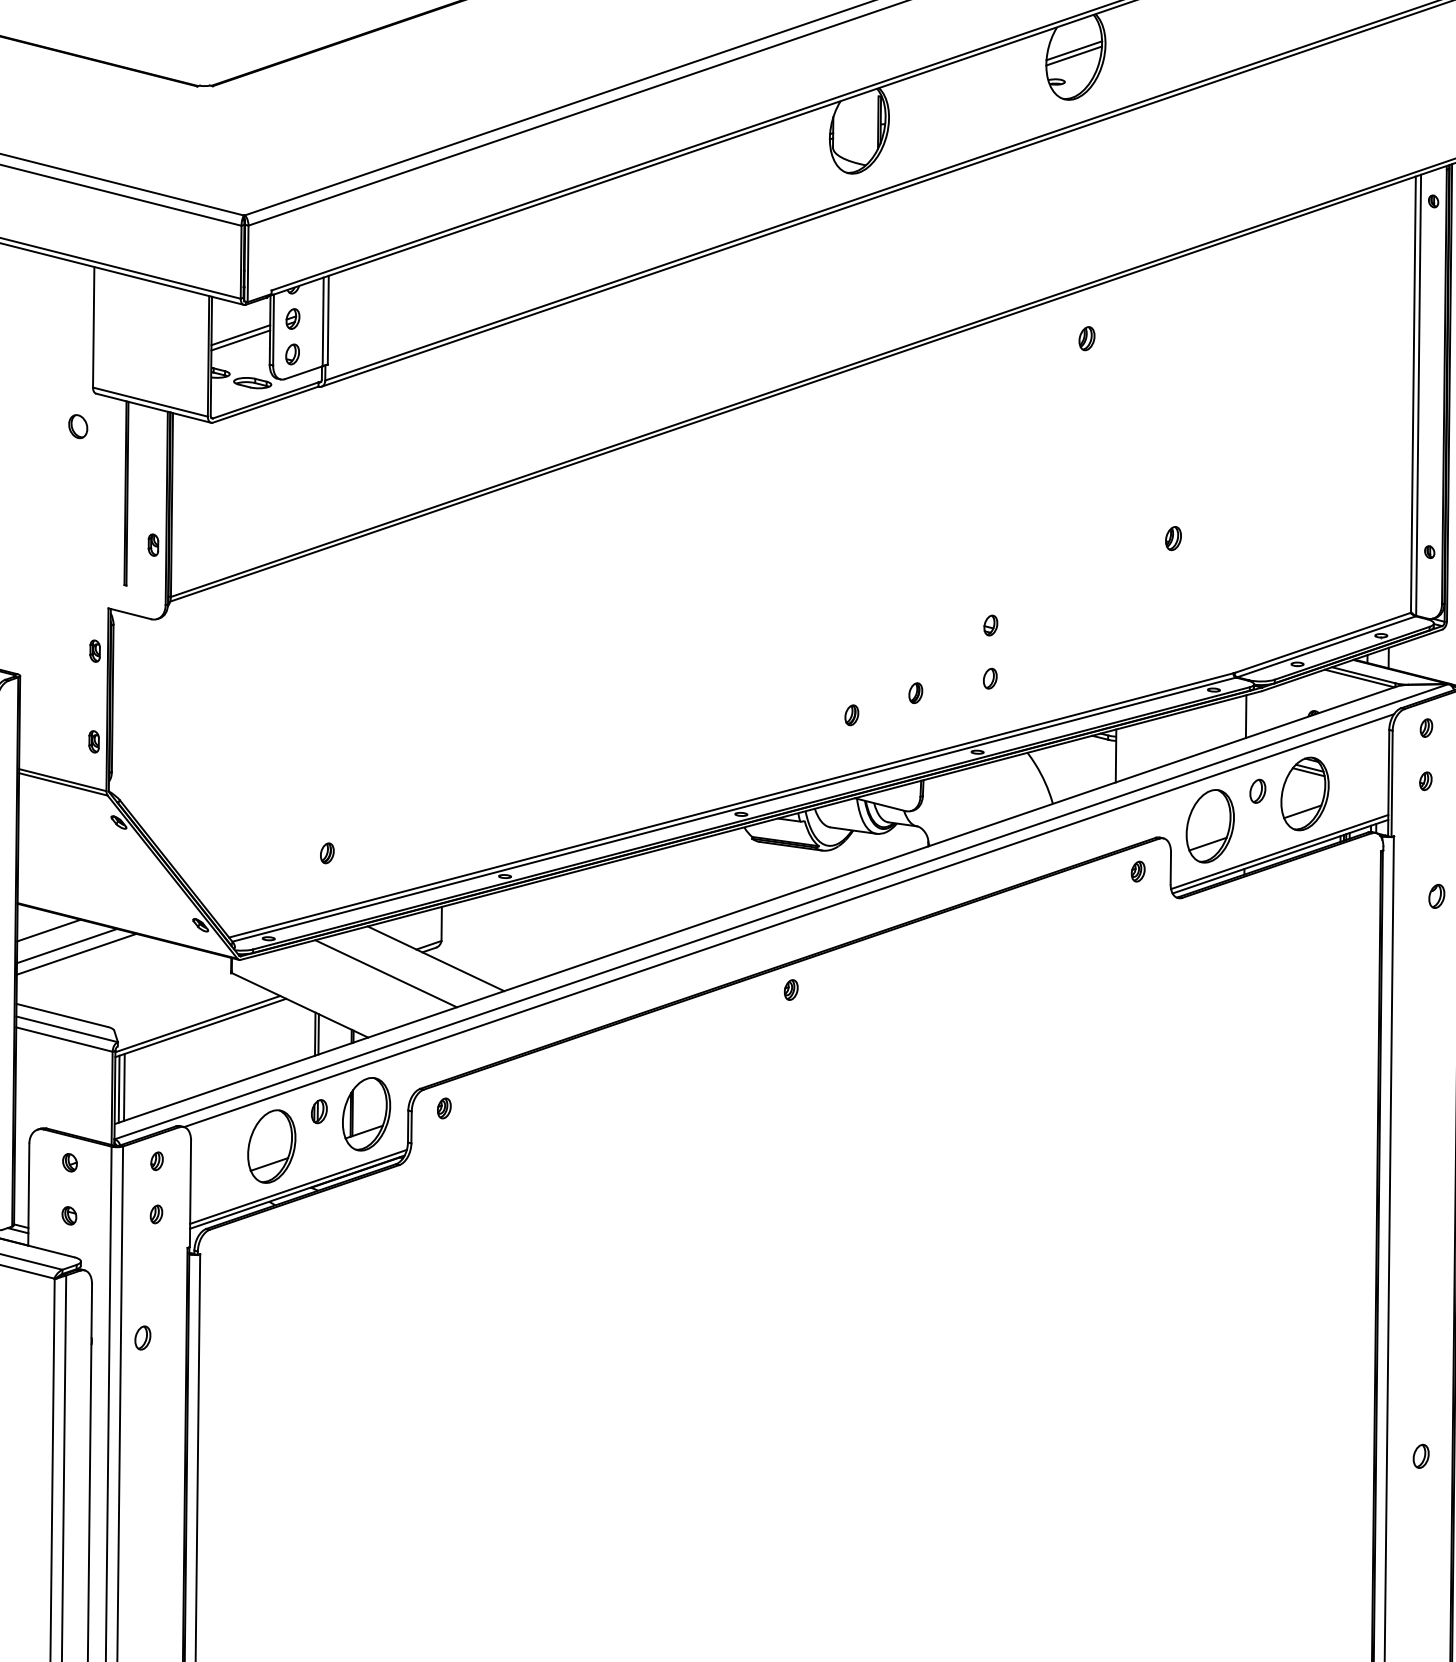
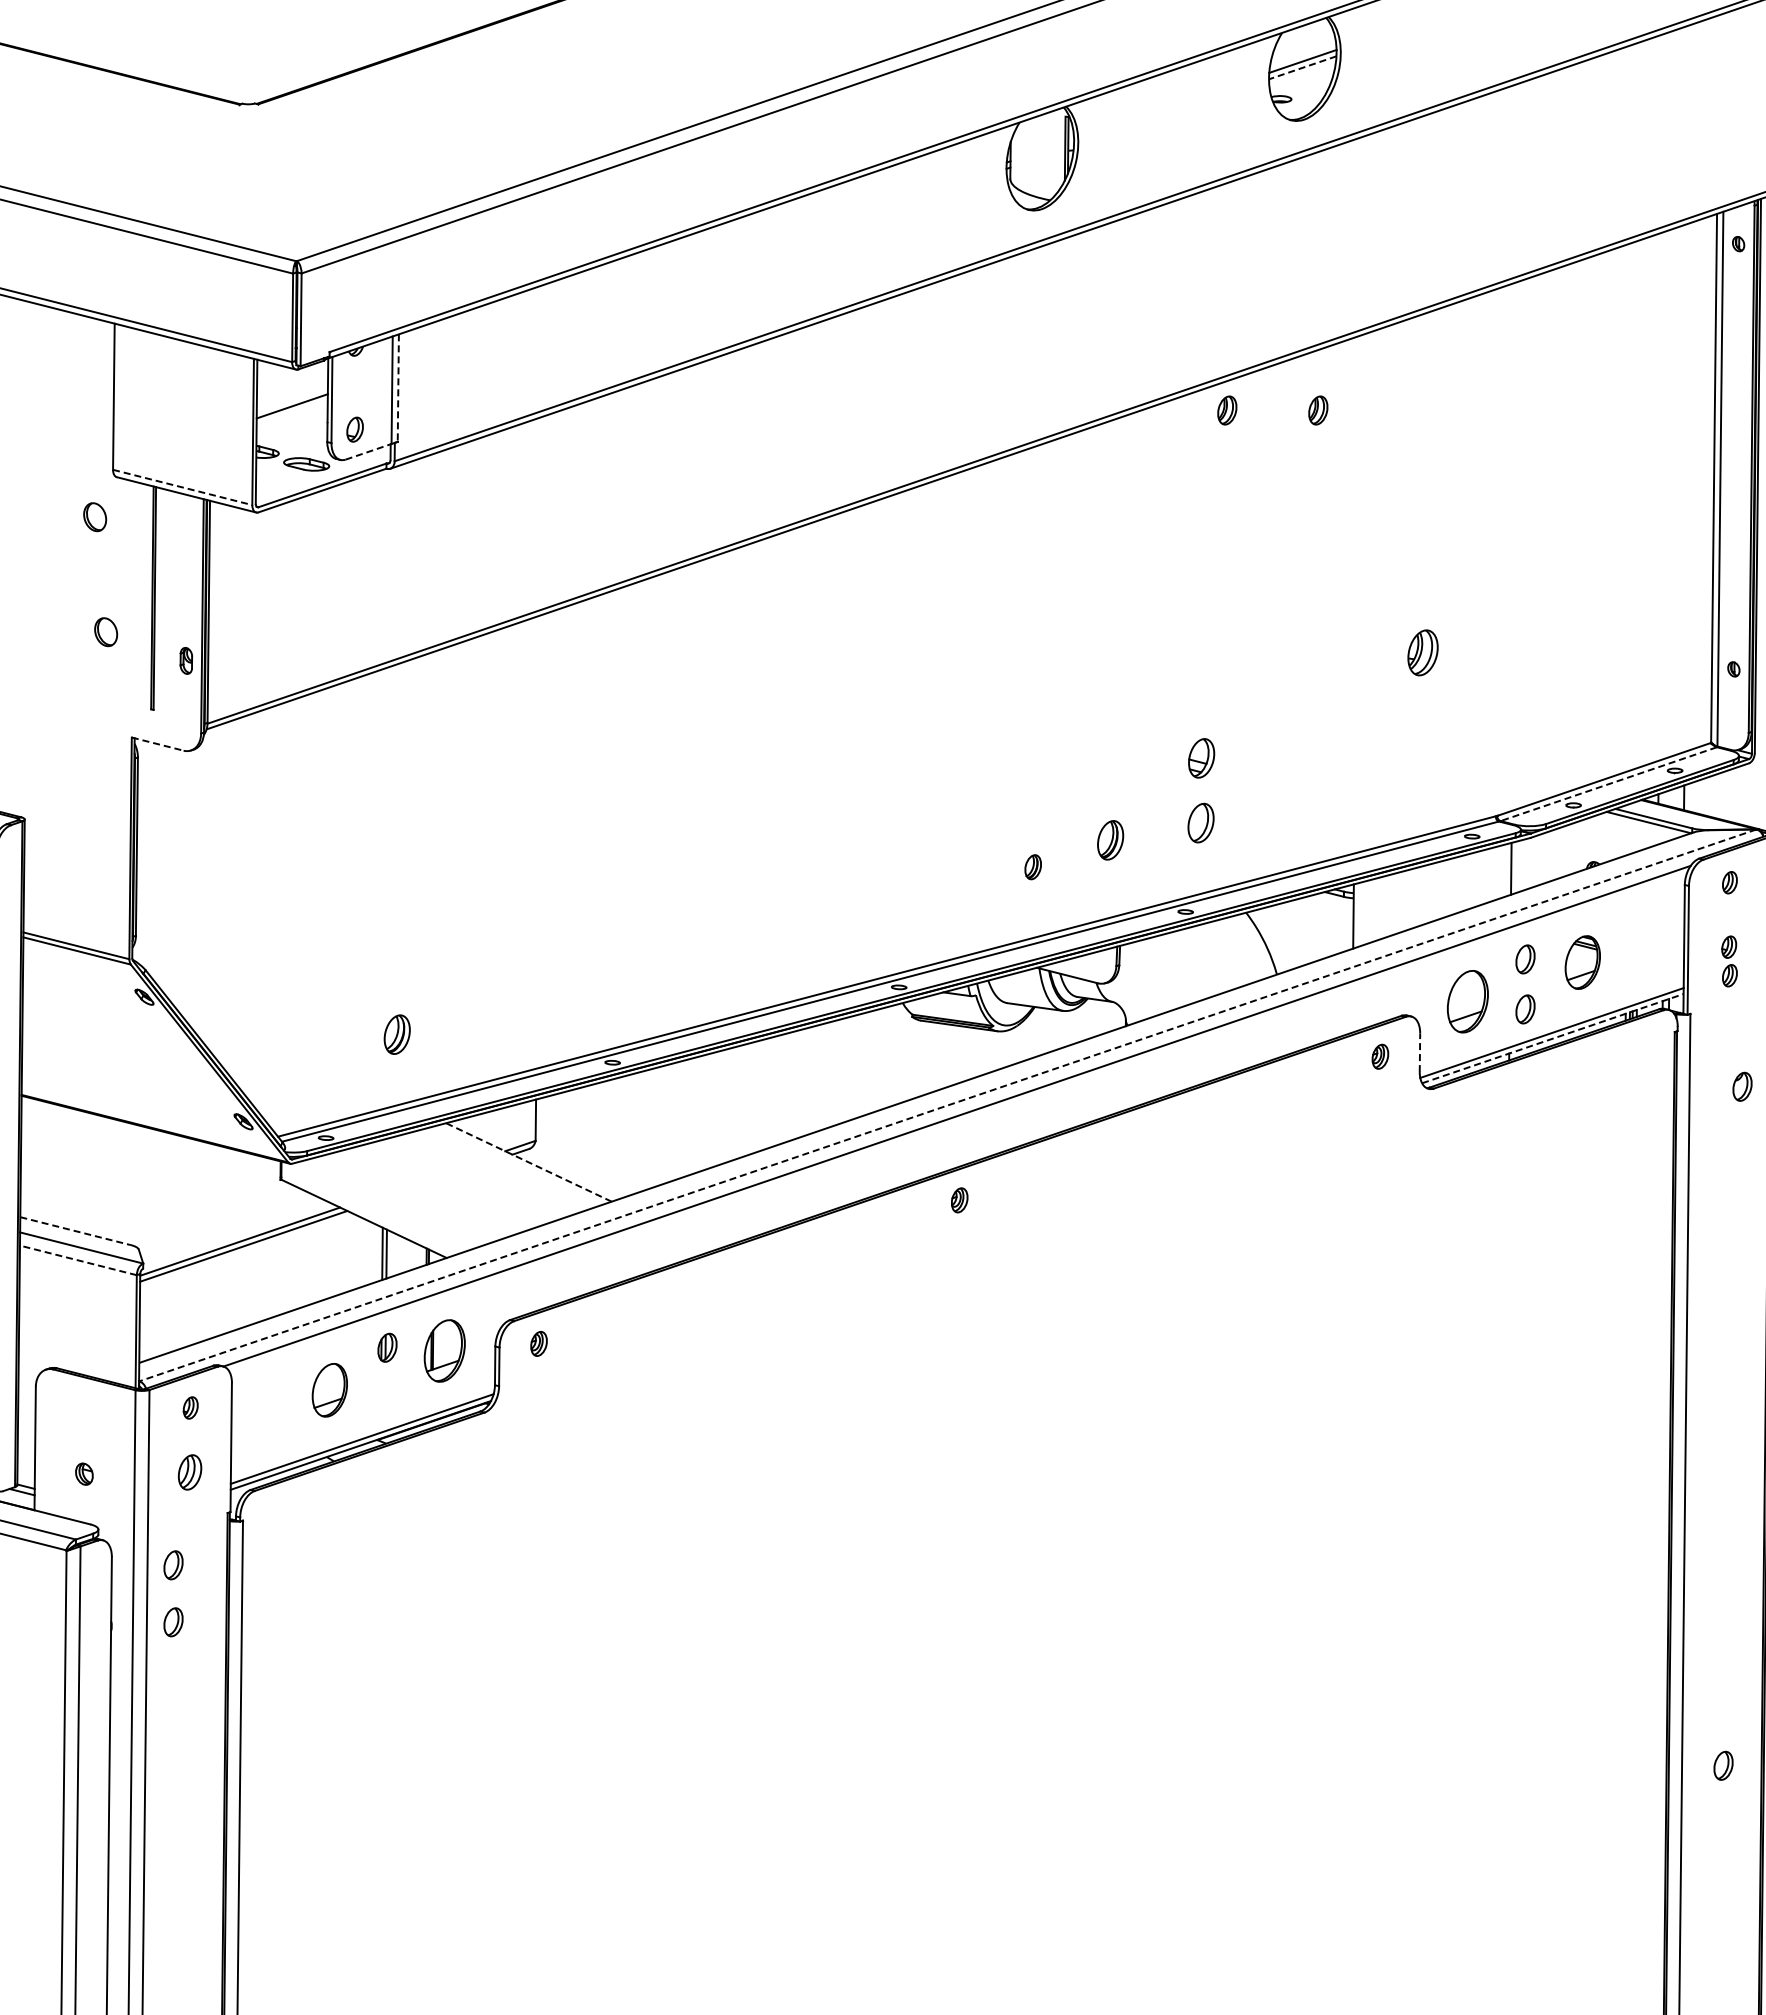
line: (1073, 55) -> (1302, 67), solid -> dashed
part: (292, 318) -> (355, 386), removed
line: (328, 320) -> (398, 388), solid -> dashed
part: (1012, 338) -> (1227, 410), added
line: (240, 340) -> (291, 412), removed
line: (304, 372) -> (369, 451), solid -> dashed
line: (150, 402) -> (182, 487), solid -> dashed
part: (87, 521) -> (106, 632), added
part: (1173, 538) -> (1423, 652), size x1.6
line: (129, 614) -> (157, 744), solid -> dashed
part: (990, 625) -> (1201, 758), size x1.6
line: (1326, 647) -> (1608, 784), solid -> dashed
part: (95, 651) -> (115, 789), removed
part: (989, 678) -> (1200, 822), size x1.6
part: (915, 693) -> (1110, 840), size x1.6
part: (94, 741) -> (114, 899), removed
part: (1304, 793) -> (1582, 962), size x0.6
part: (1426, 804) -> (1729, 975), added
part: (1210, 826) -> (1467, 1001), size x0.7
part: (1257, 832) -> (1525, 1009), added
part: (326, 853) -> (396, 1034), size x1.6
line: (1280, 856) -> (1553, 1038), solid -> dashed
line: (1170, 868) -> (1419, 1052), solid -> dashed
line: (781, 911) -> (947, 1105), solid -> dashed
line: (48, 930) -> (59, 1128), removed
line: (67, 945) -> (81, 1146), removed
line: (76, 953) -> (92, 1156), removed
line: (435, 958) -> (528, 1162), solid -> dashed
line: (386, 973) -> (468, 1180), removed
line: (62, 1015) -> (76, 1231), solid -> dashed
line: (63, 1039) -> (77, 1260), solid -> dashed
line: (123, 1087) -> (150, 1318), removed
line: (118, 1089) -> (144, 1320), removed
part: (366, 1113) -> (444, 1350), size x0.7
part: (271, 1146) -> (329, 1390), size x0.6
part: (69, 1162) -> (84, 1409), removed
part: (156, 1214) -> (189, 1472), size x1.6
part: (142, 1291) -> (173, 1565), added

